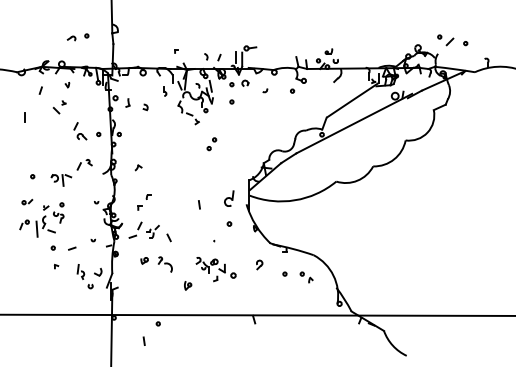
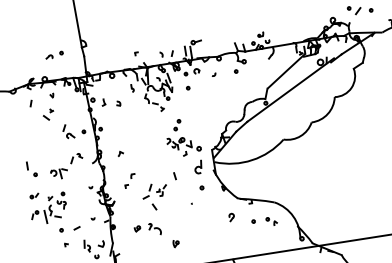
line: (24, 117) -> (27, 165), moved
part: (143, 229) -> (153, 190), moved
part: (215, 269) -> (183, 146), moved

